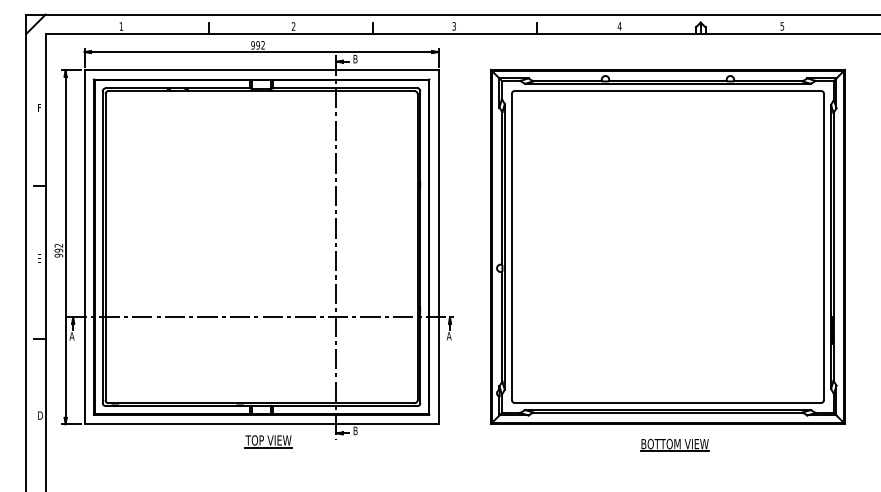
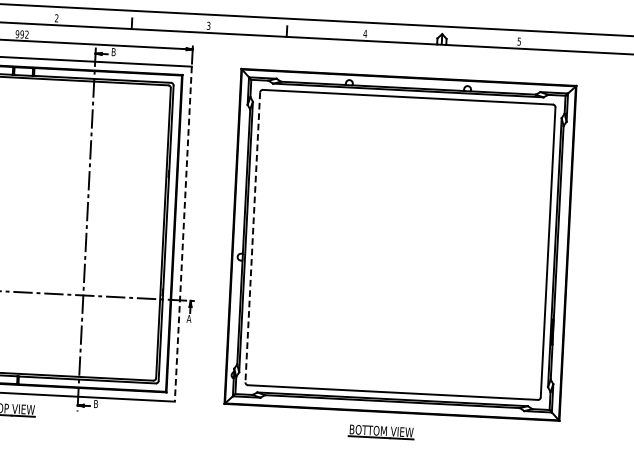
line: (438, 247) -> (183, 234), solid -> dashed
line: (511, 247) -> (252, 237), solid -> dashed
part: (674, 444) -> (381, 431), moved

